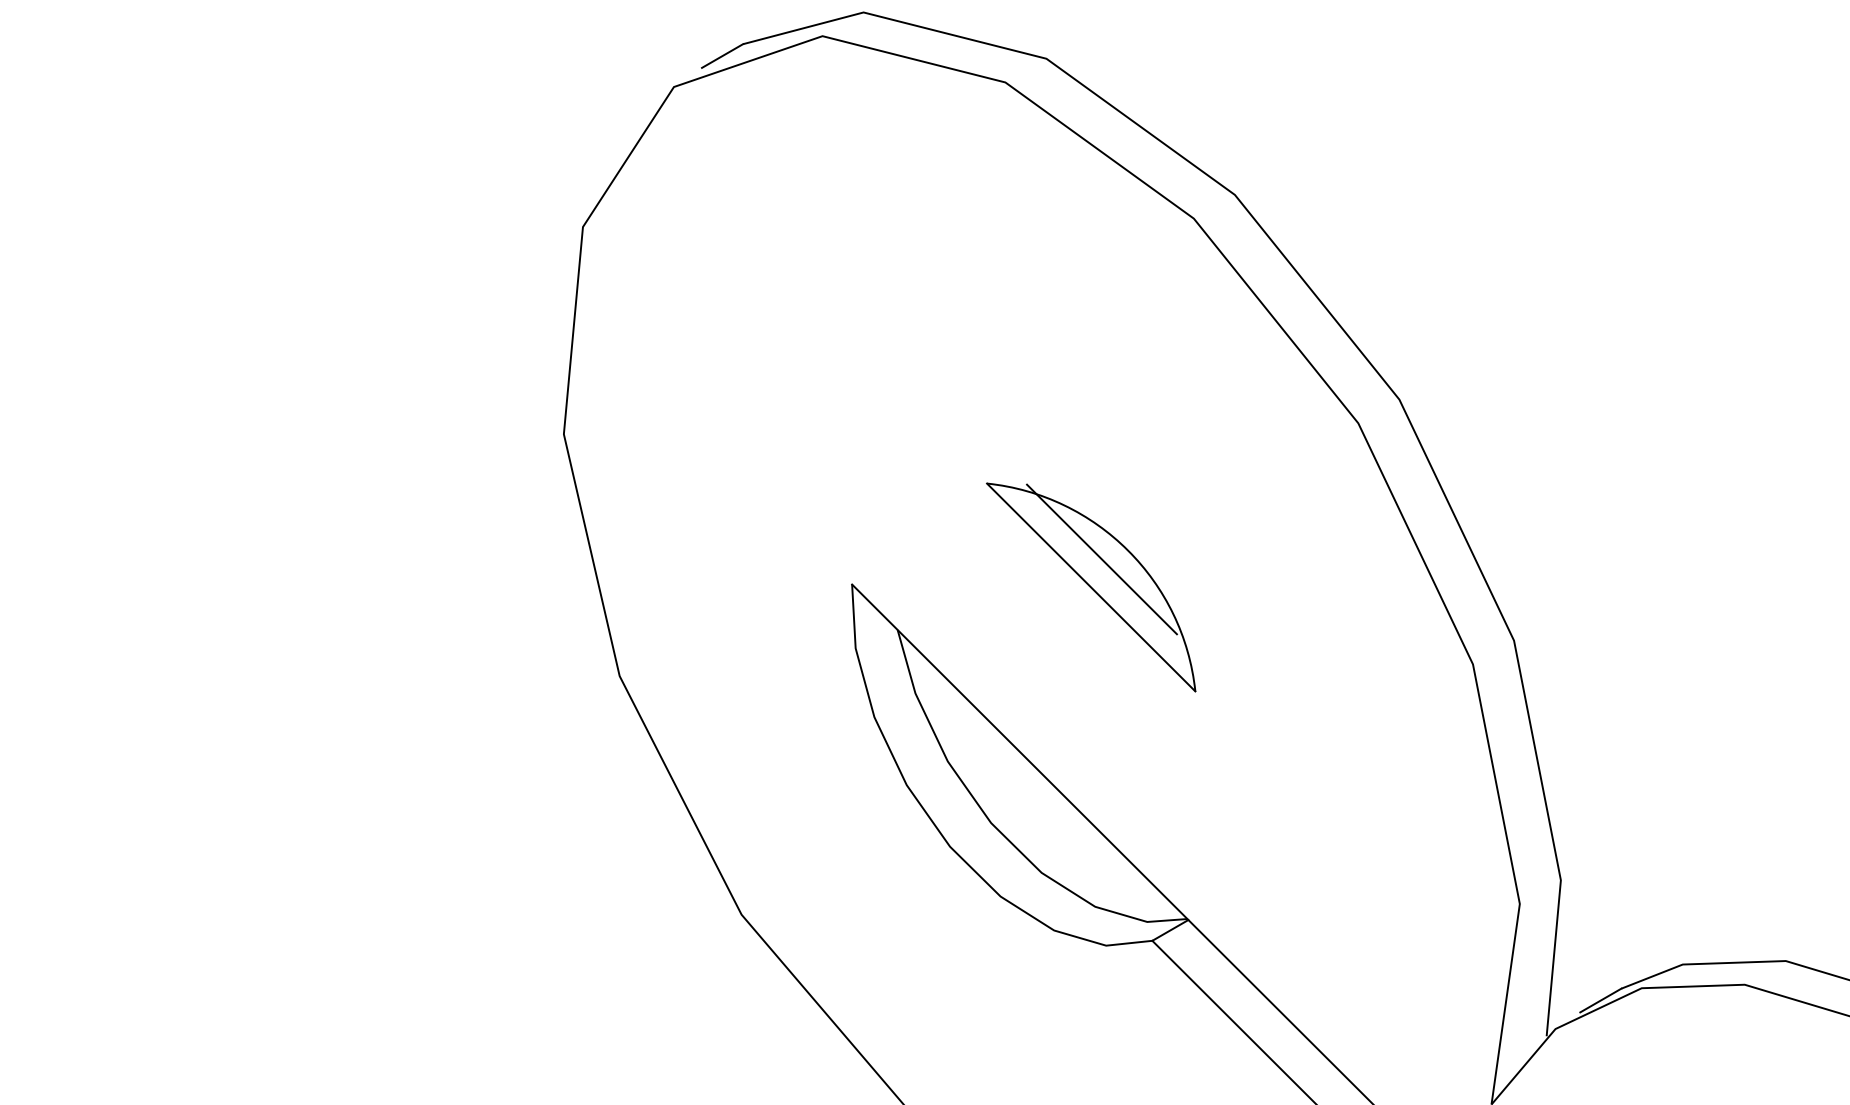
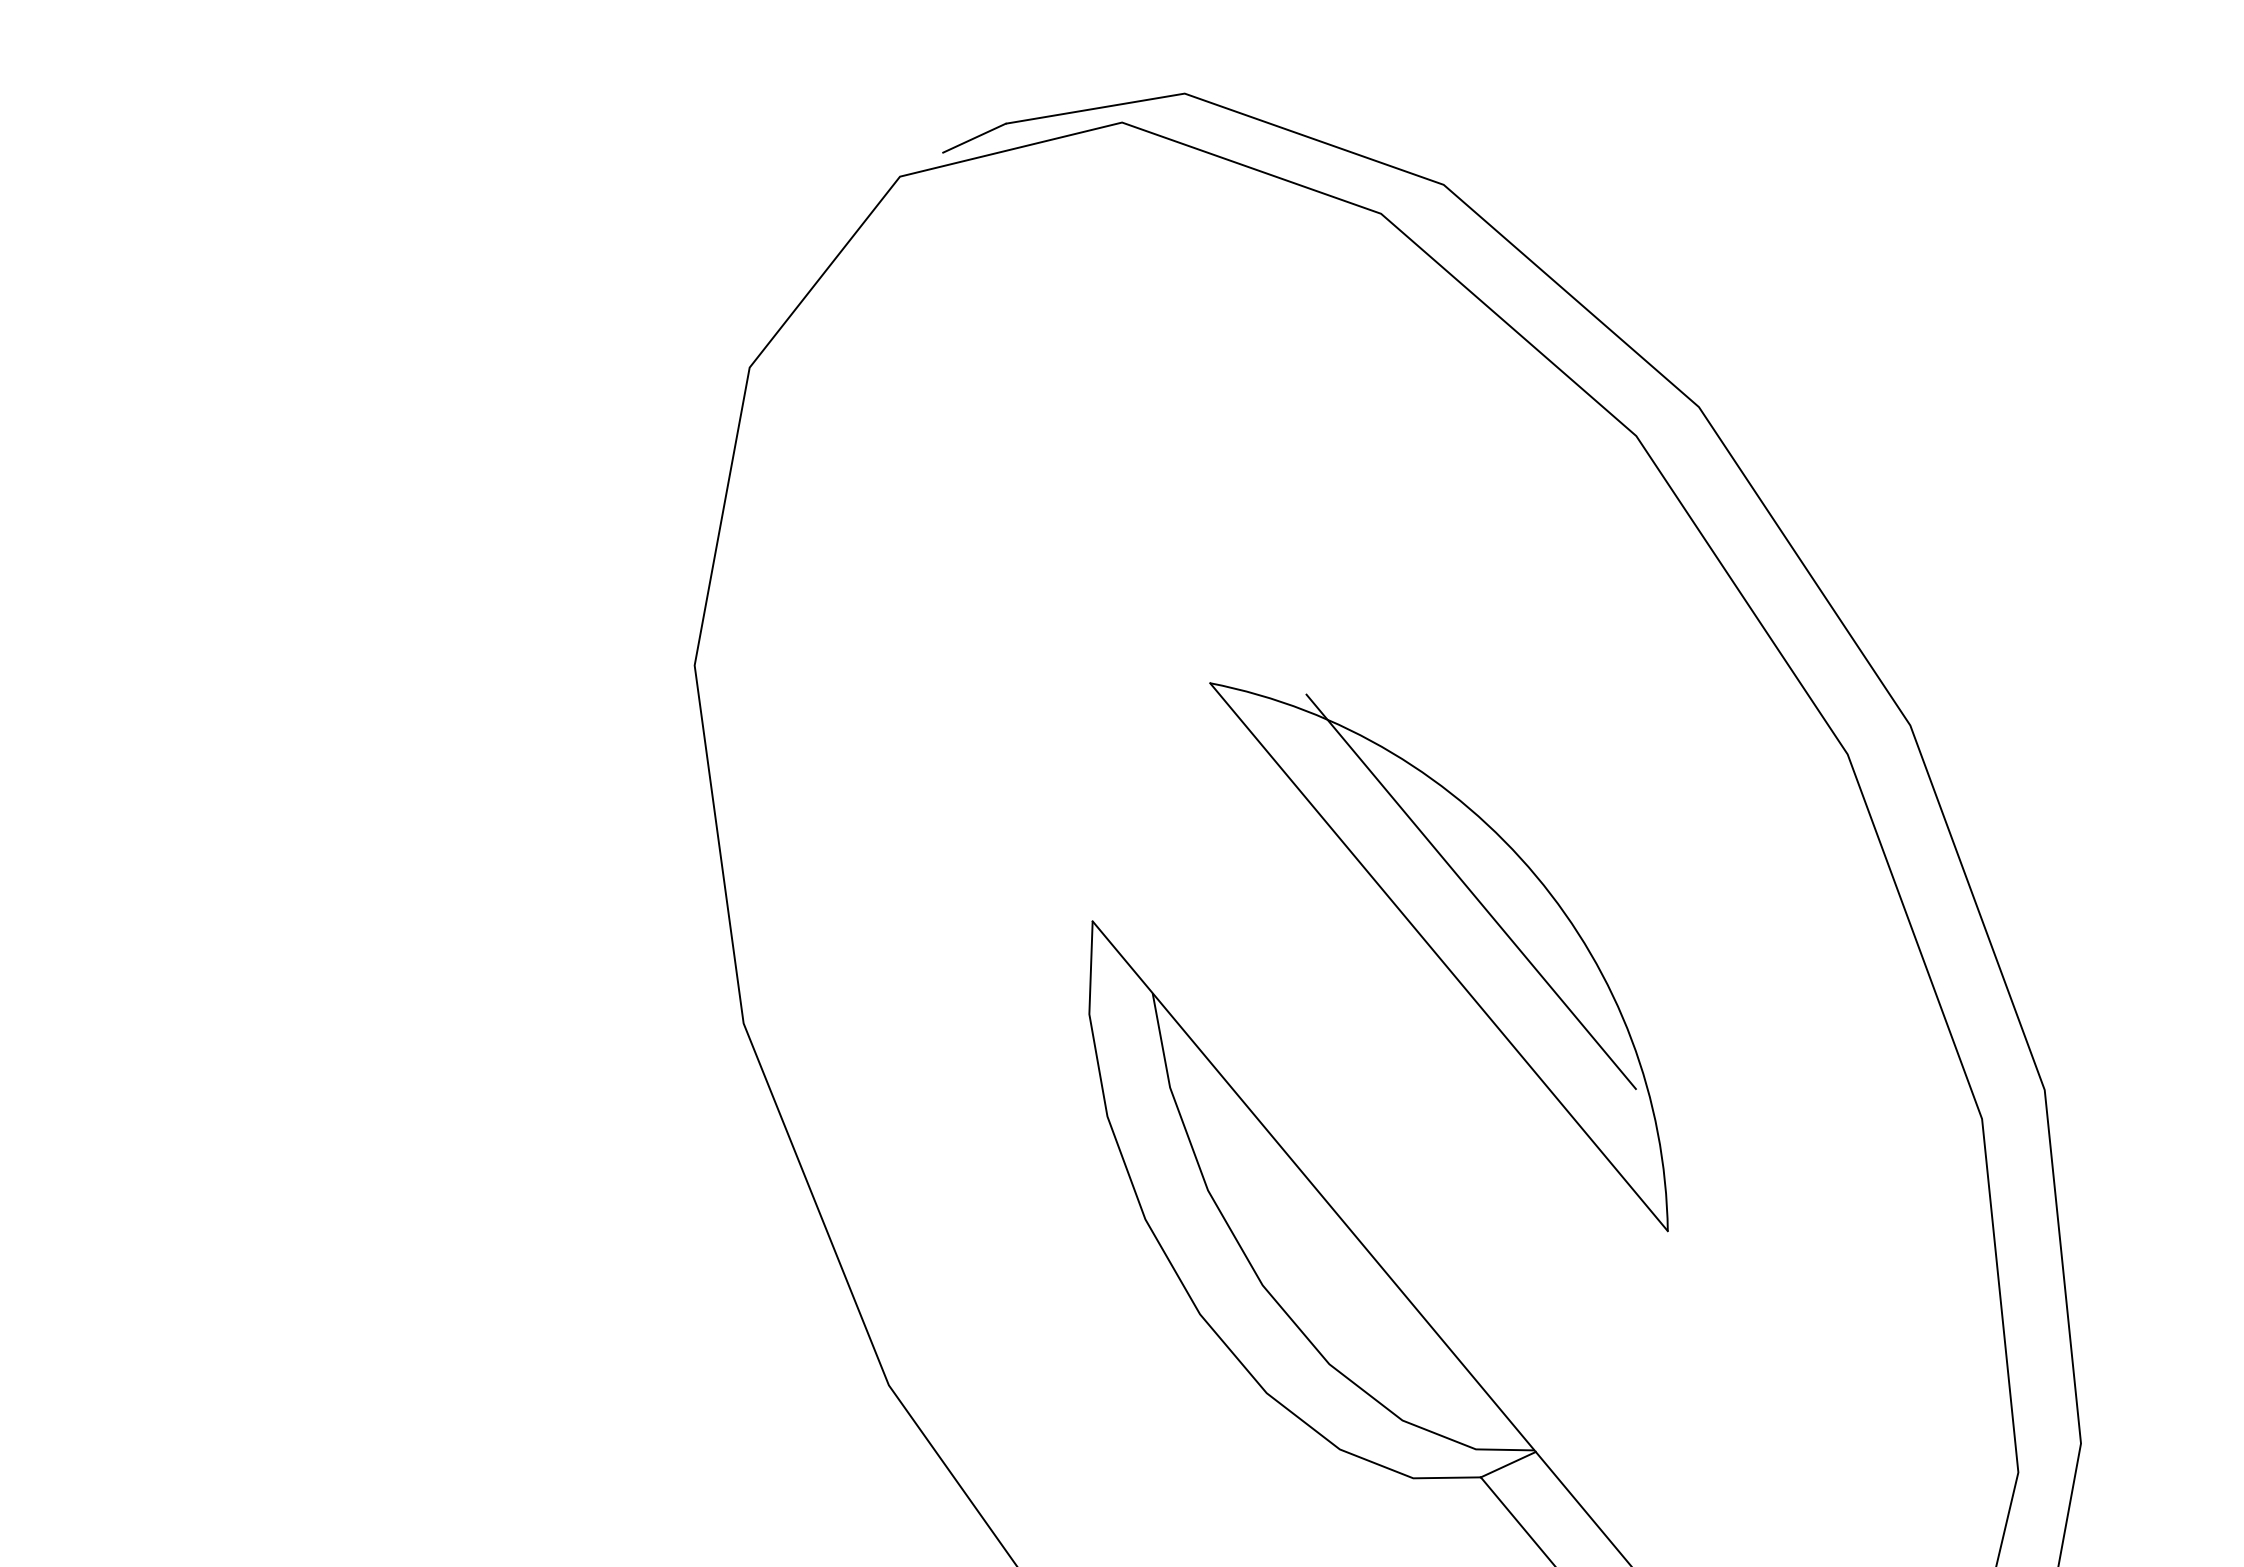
part: (1090, 587) -> (1437, 957), size x1.67

